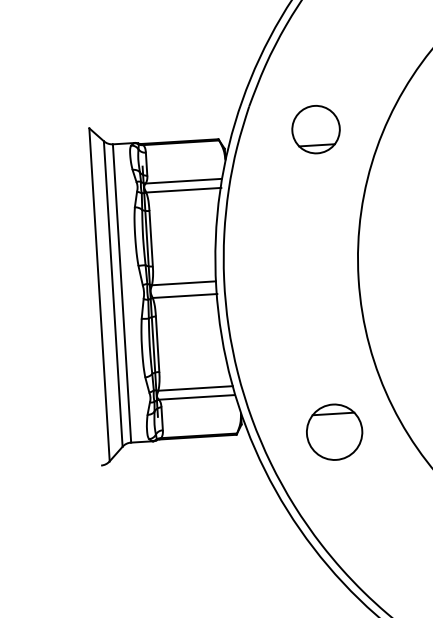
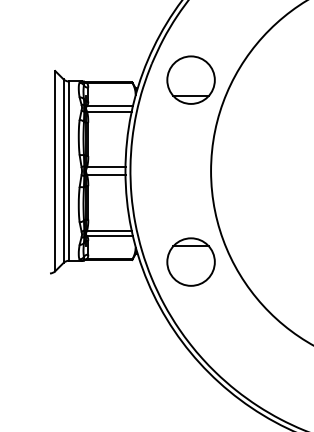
part: (315, 128) -> (190, 79), size x1.67
part: (333, 431) -> (190, 261), size x1.43

